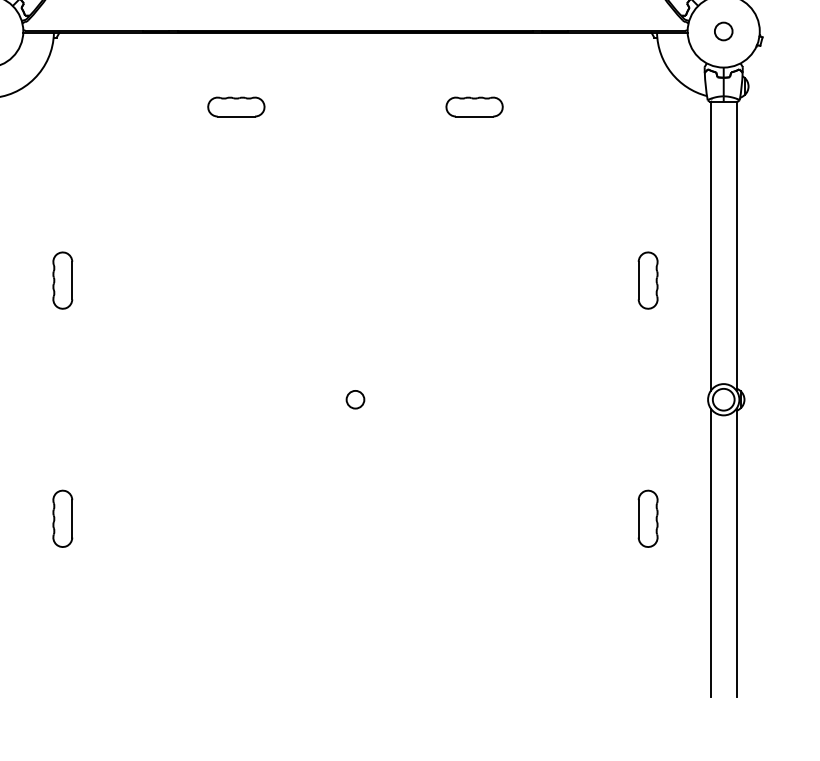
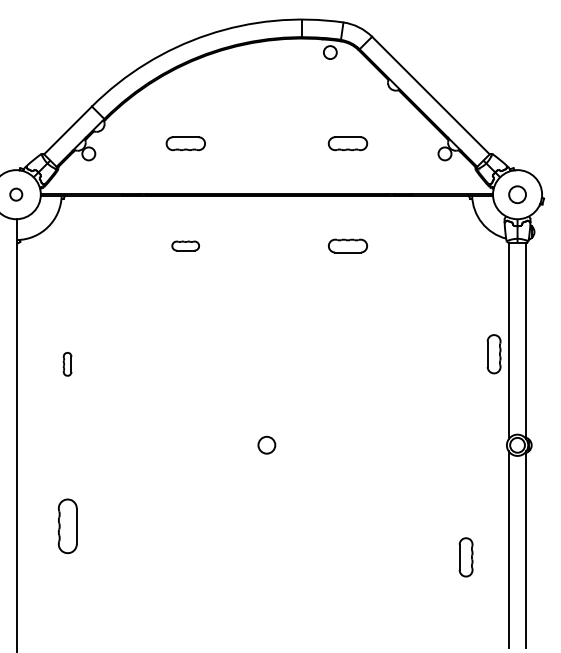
circle: (723, 31) -> (517, 194), size x1.4
part: (235, 106) -> (185, 245), size x0.7
part: (62, 281) -> (67, 364), size x0.6
part: (647, 281) -> (493, 354), moved
circle: (354, 400) -> (266, 445), size x1.4
part: (62, 519) -> (67, 526), size x1.4
part: (647, 519) -> (465, 557), moved

